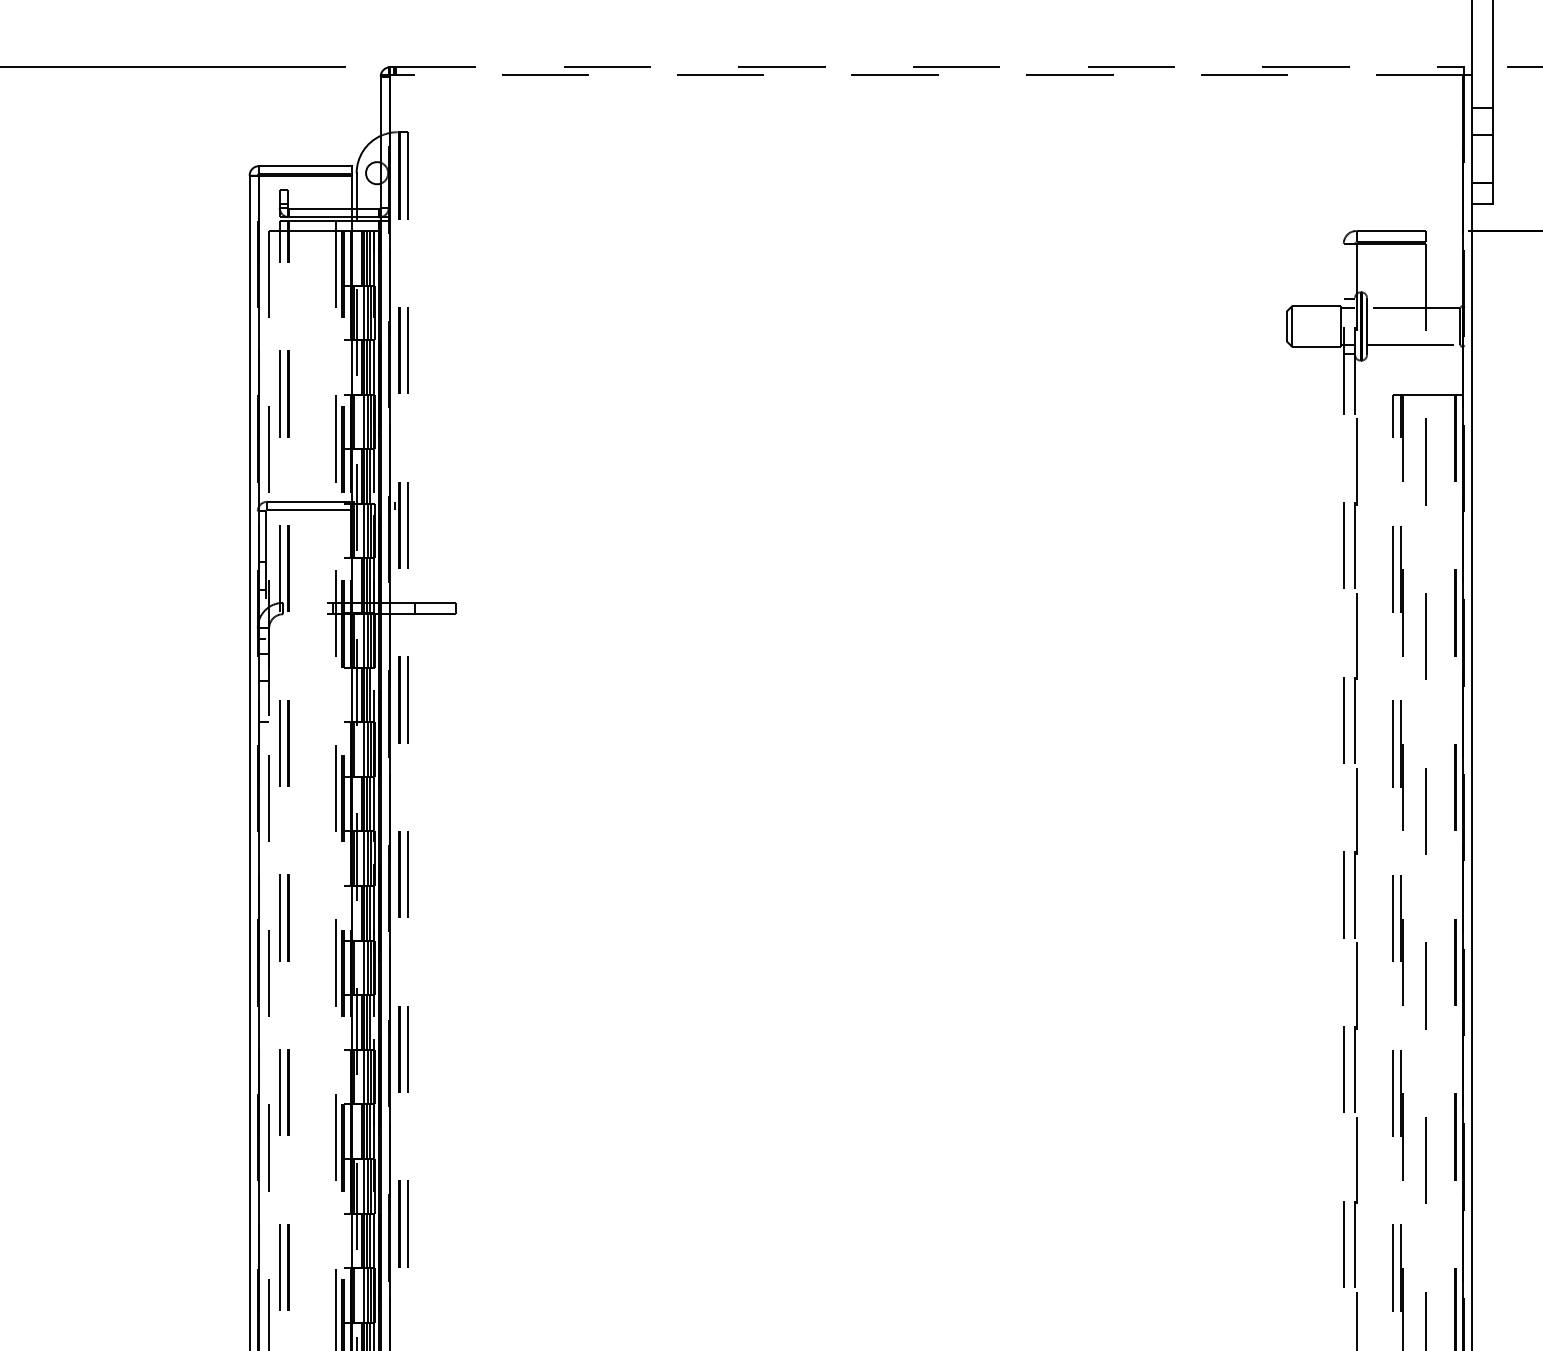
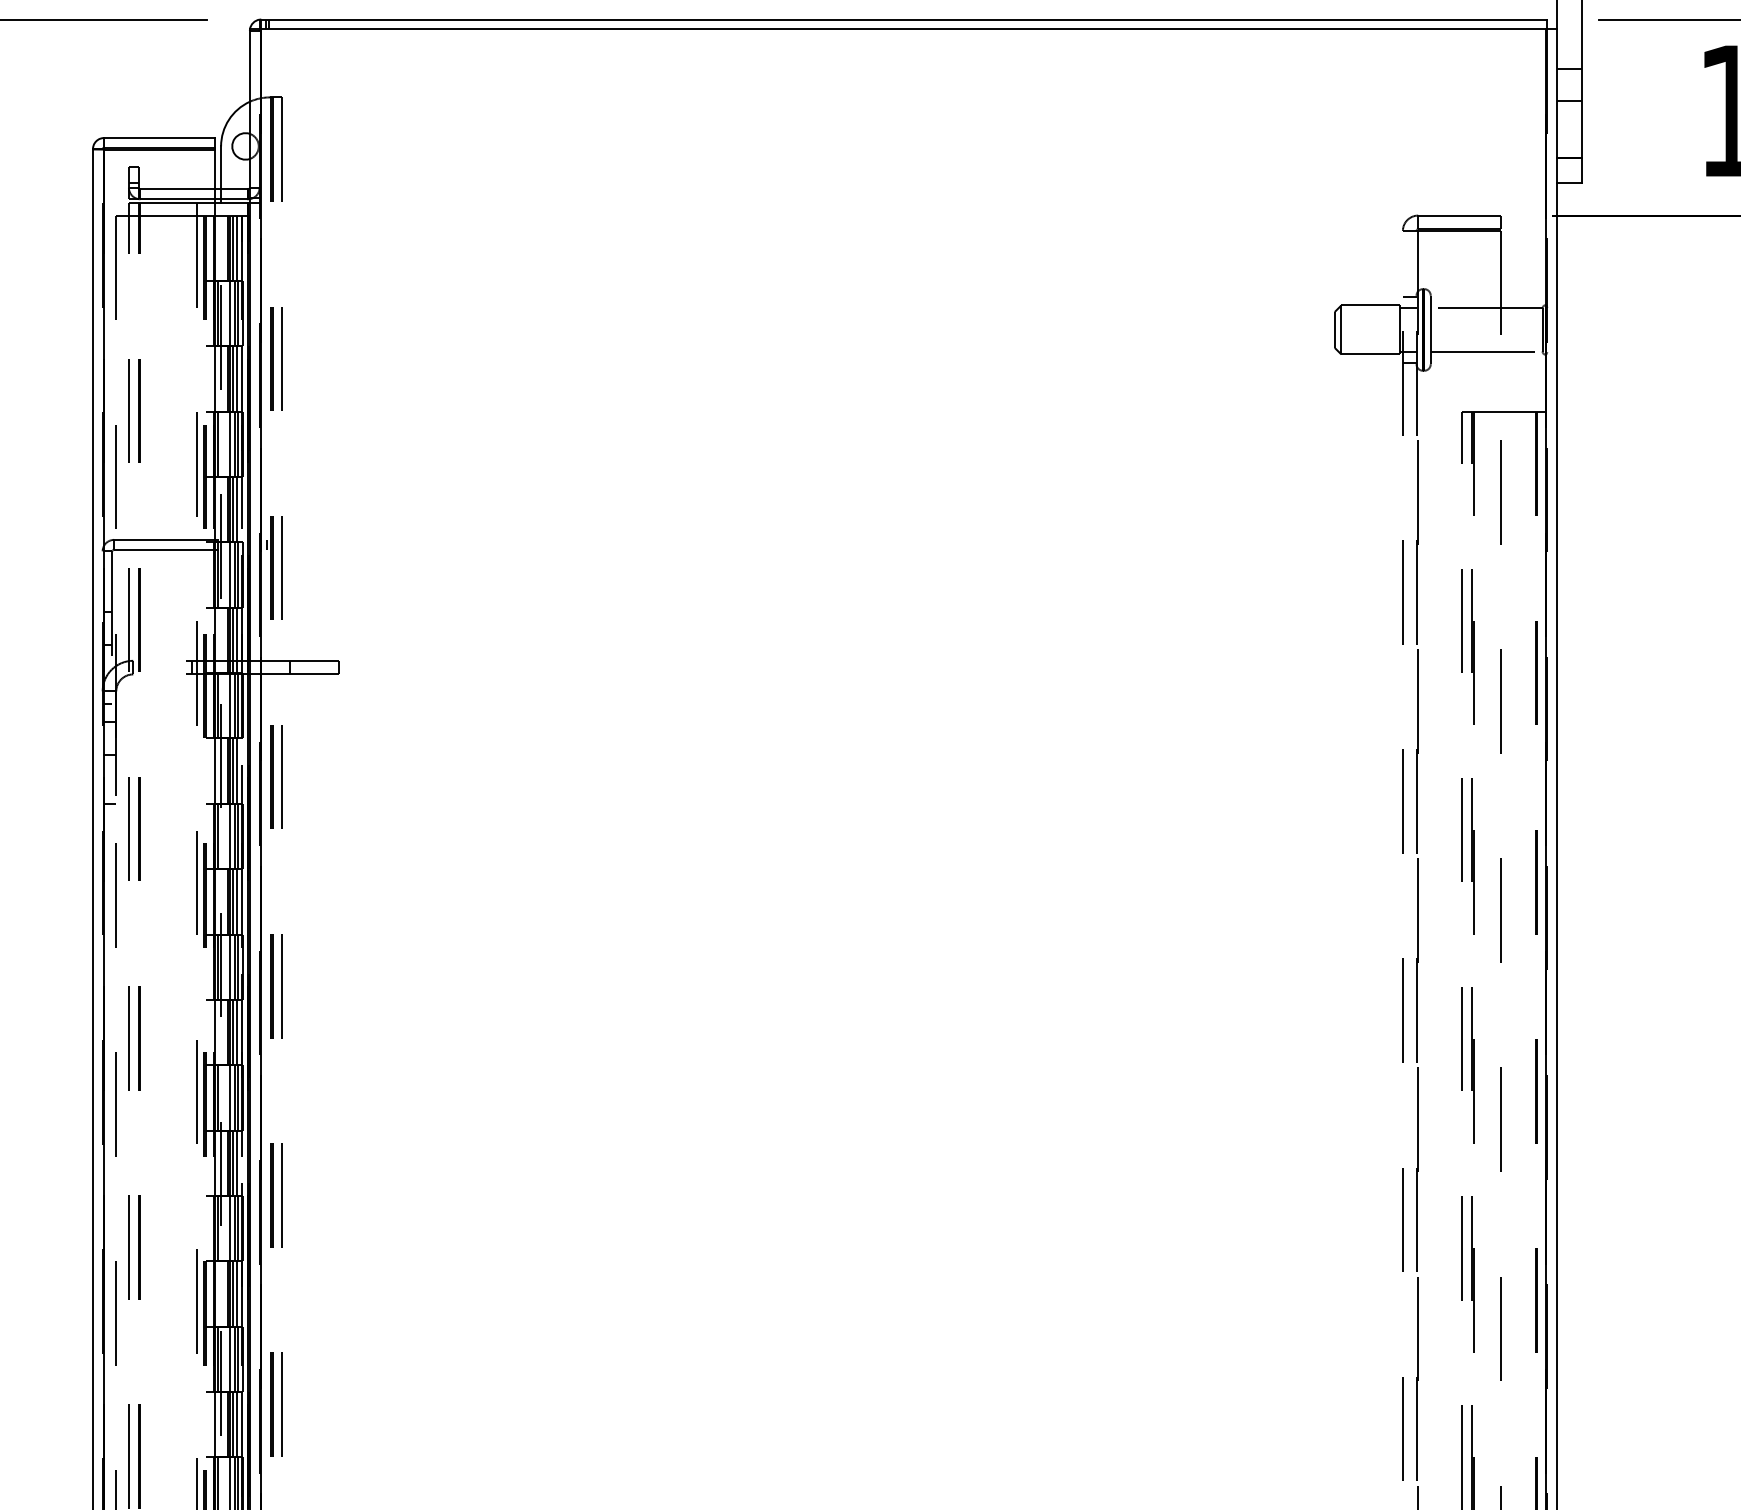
line: (926, 67) -> (903, 19), dashed -> solid
line: (926, 75) -> (903, 29), dashed -> solid

